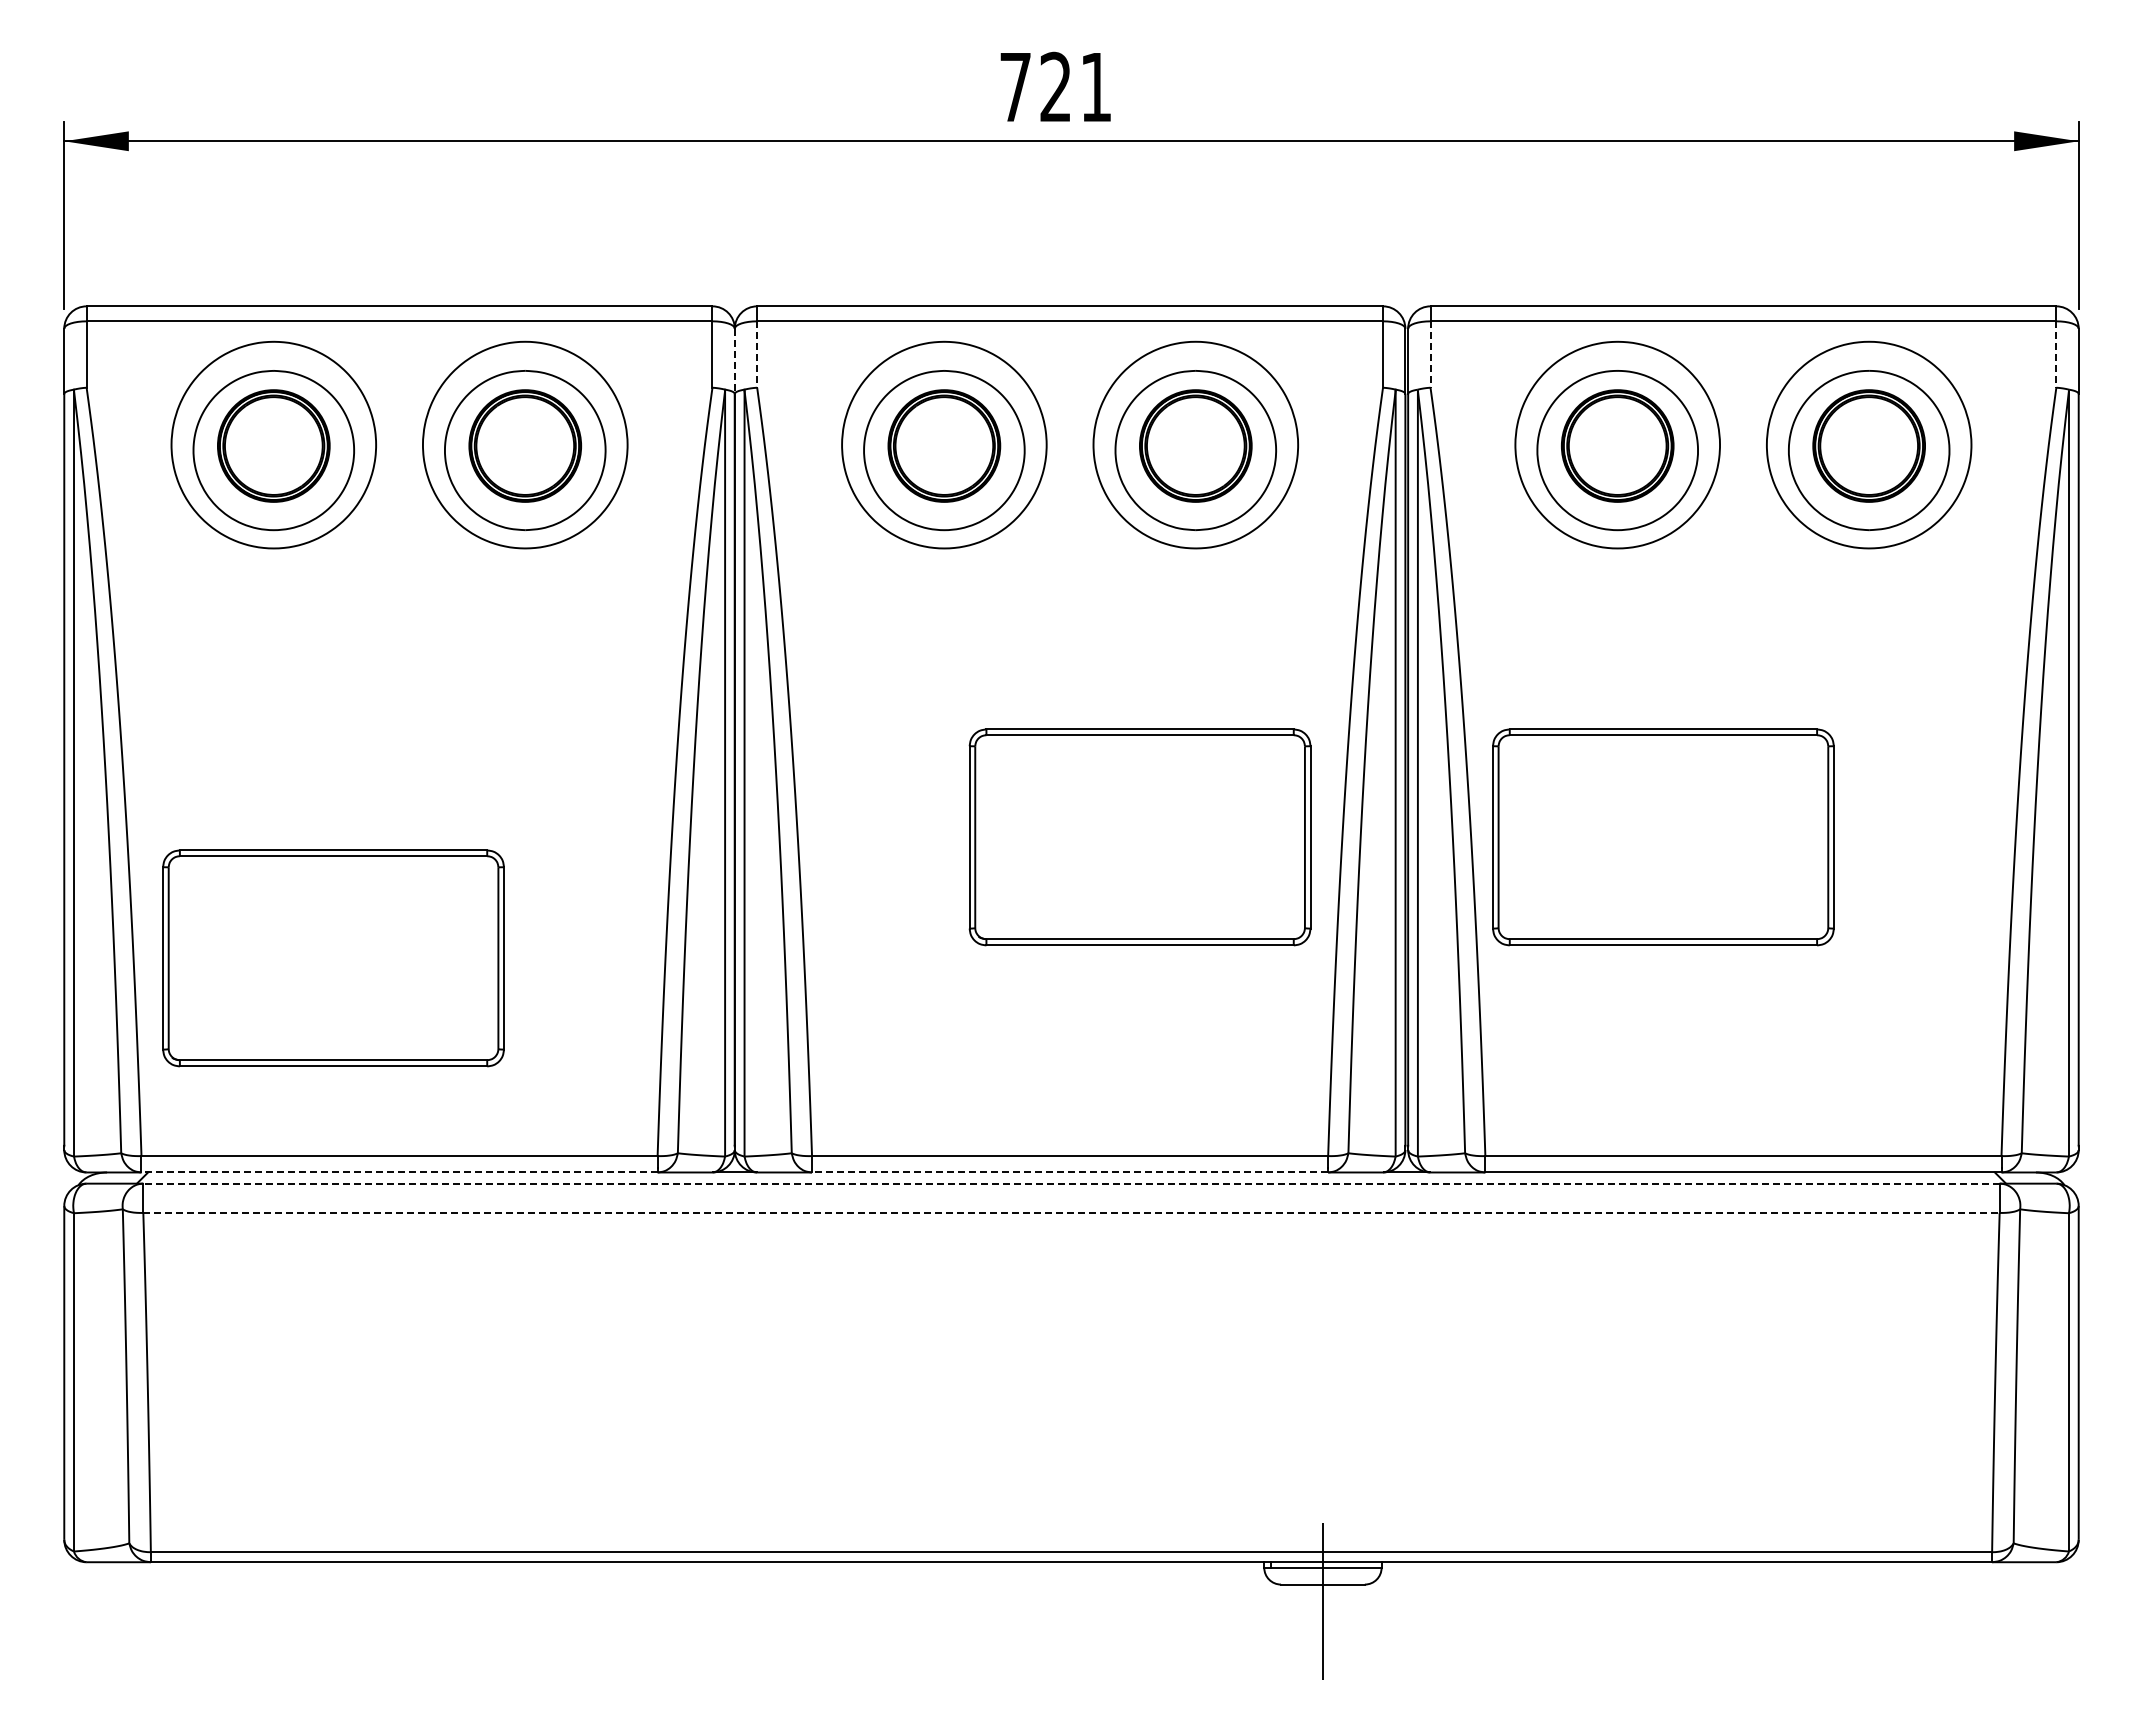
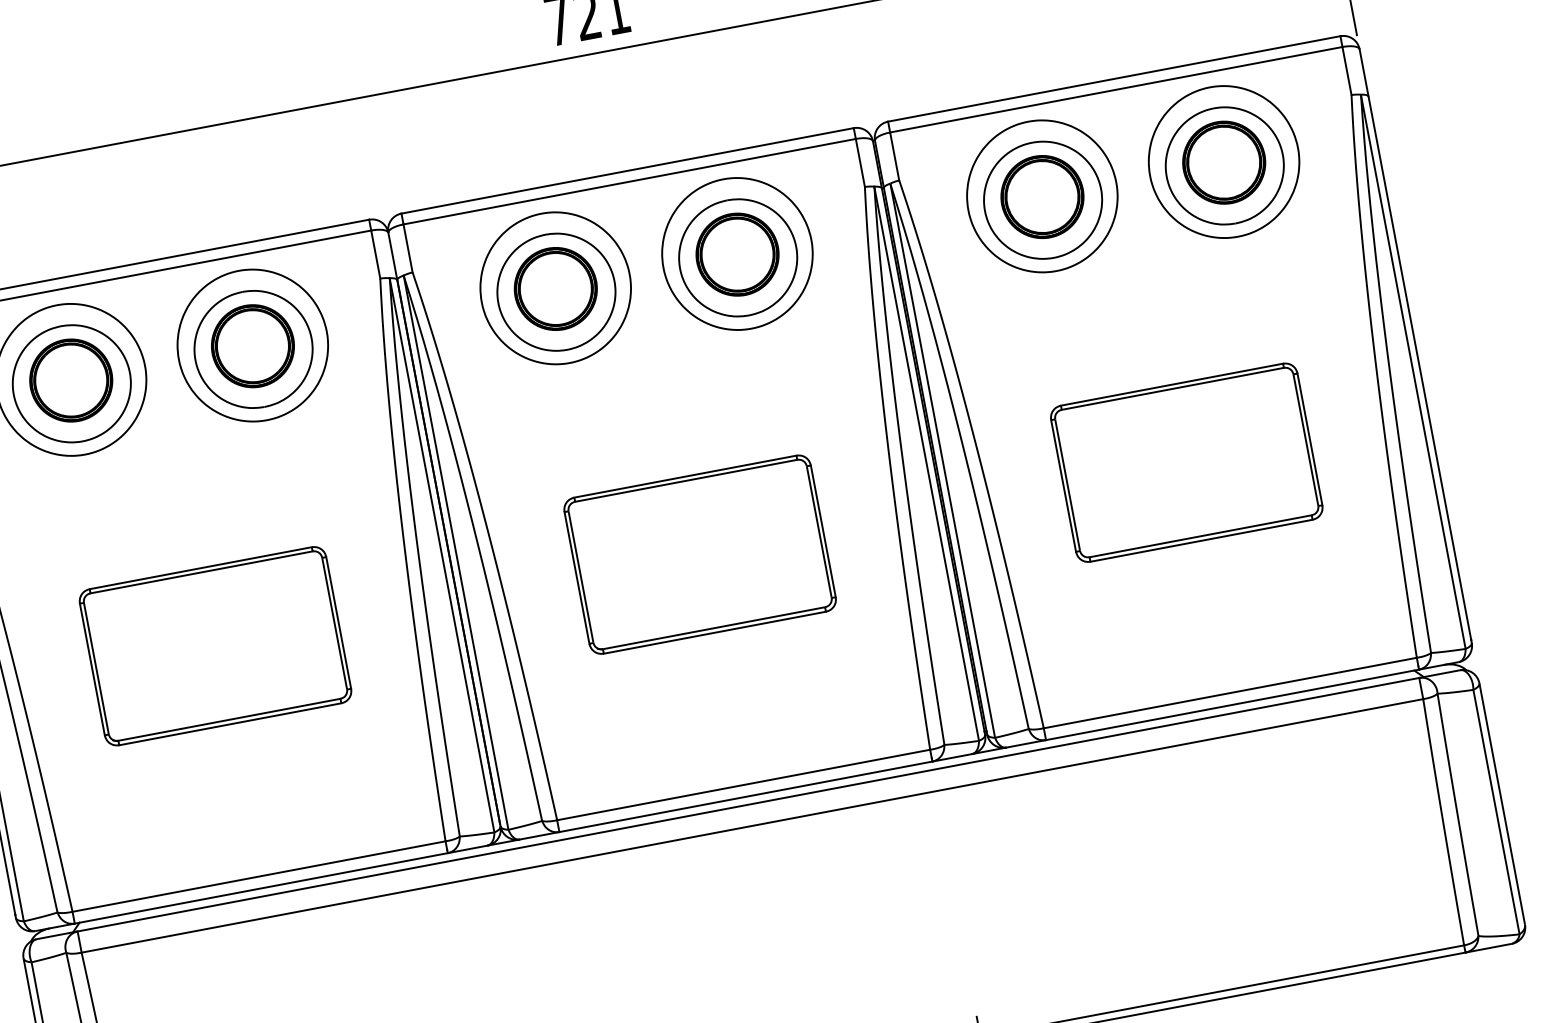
line: (757, 355) -> (408, 249), dashed -> solid
line: (1430, 355) -> (894, 157), dashed -> solid
line: (2056, 355) -> (1347, 71), dashed -> solid
line: (734, 361) -> (392, 256), dashed -> solid
part: (1139, 837) -> (699, 554), moved
part: (1663, 837) -> (1186, 462), moved
part: (333, 958) -> (215, 646), moved
line: (399, 1172) -> (261, 888), dashed -> solid
line: (1069, 1172) -> (745, 796), dashed -> solid
line: (1071, 1183) -> (748, 804), dashed -> solid
line: (1072, 1212) -> (753, 825), dashed -> solid

